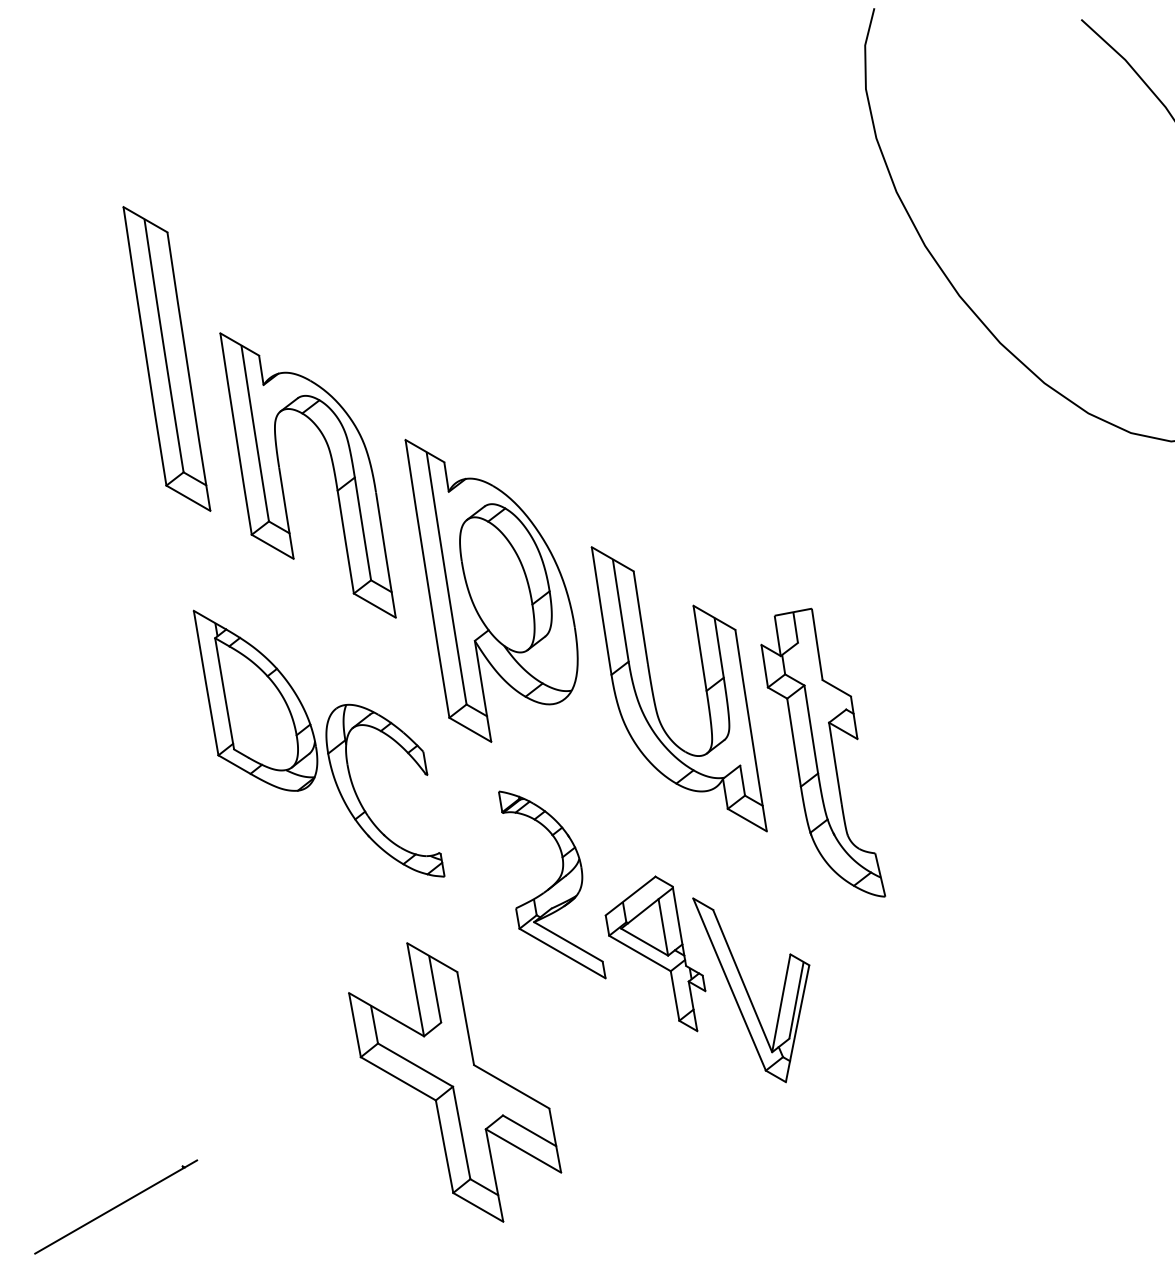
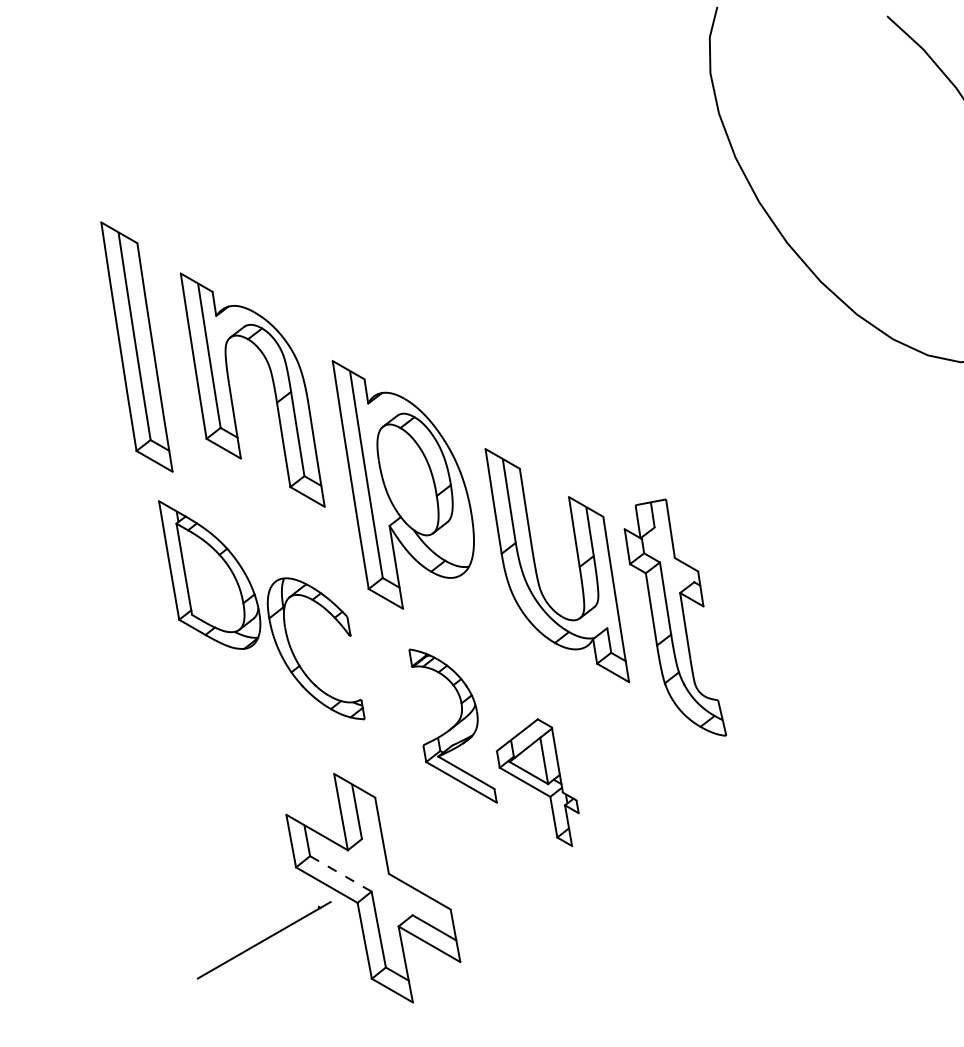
part: (166, 358) -> (136, 346), moved
part: (751, 990) -> (616, 812), removed
line: (415, 1064) -> (340, 873), solid -> dashed
part: (116, 1206) -> (264, 939), moved

